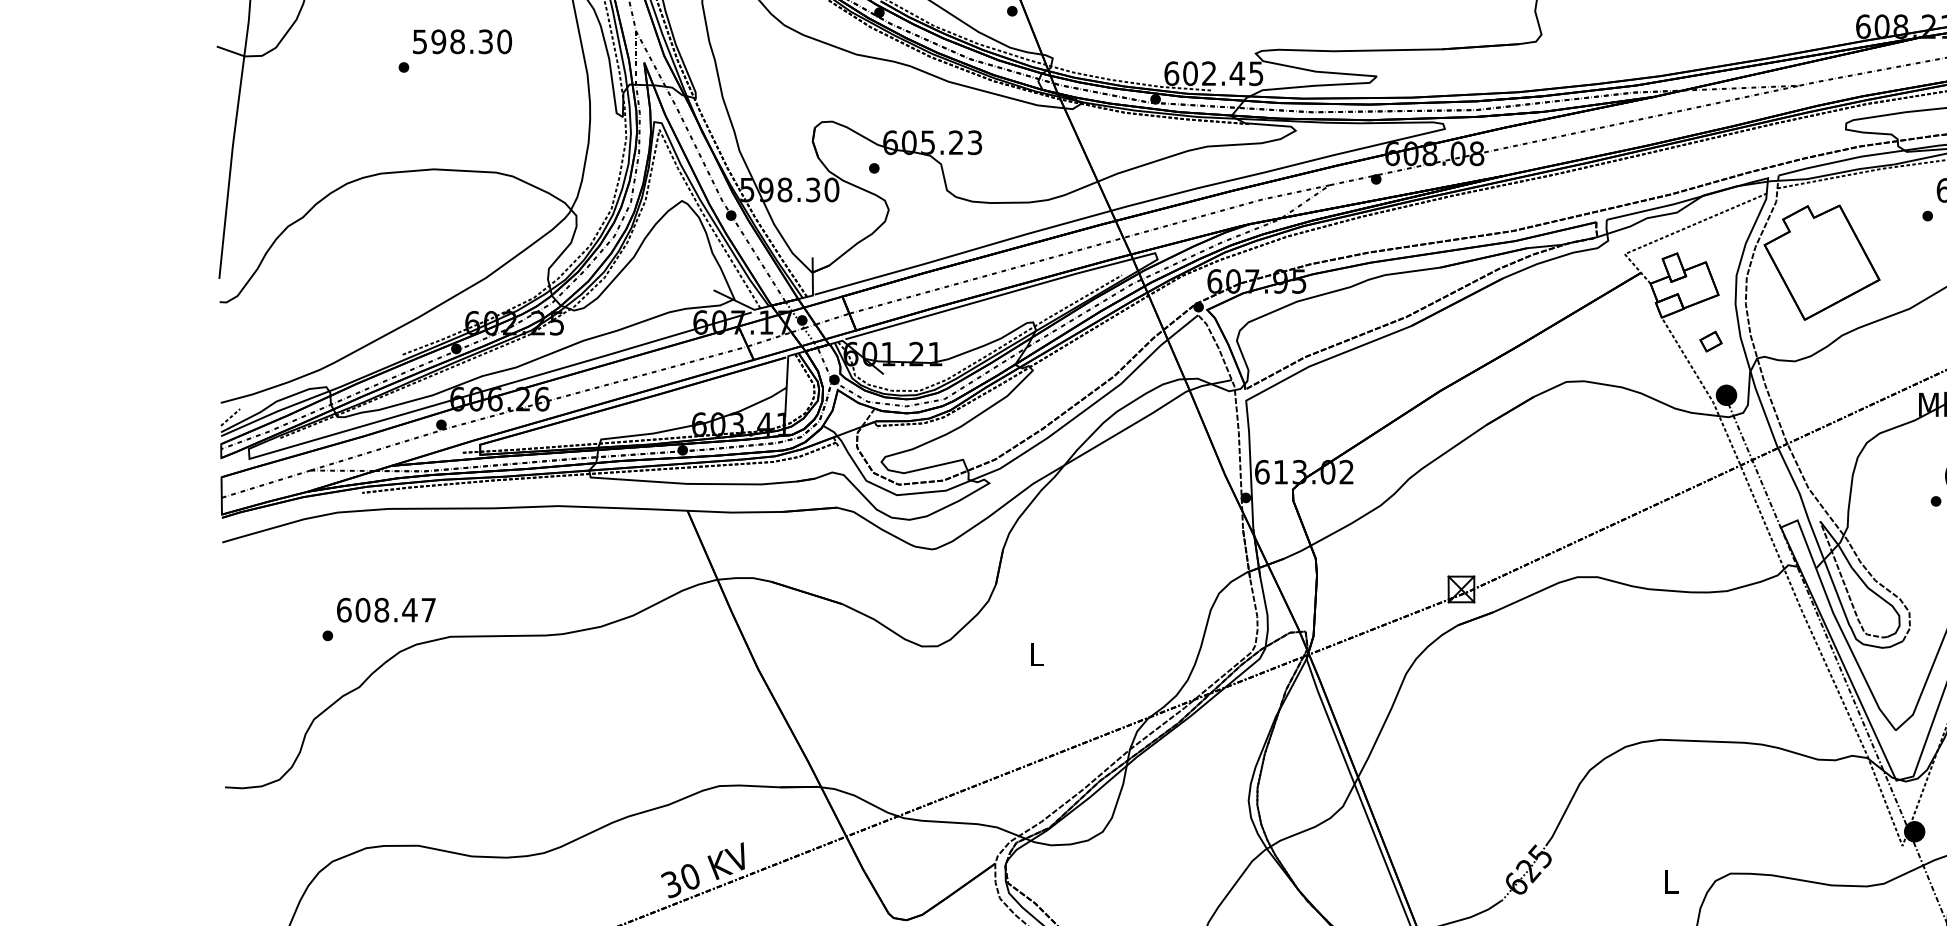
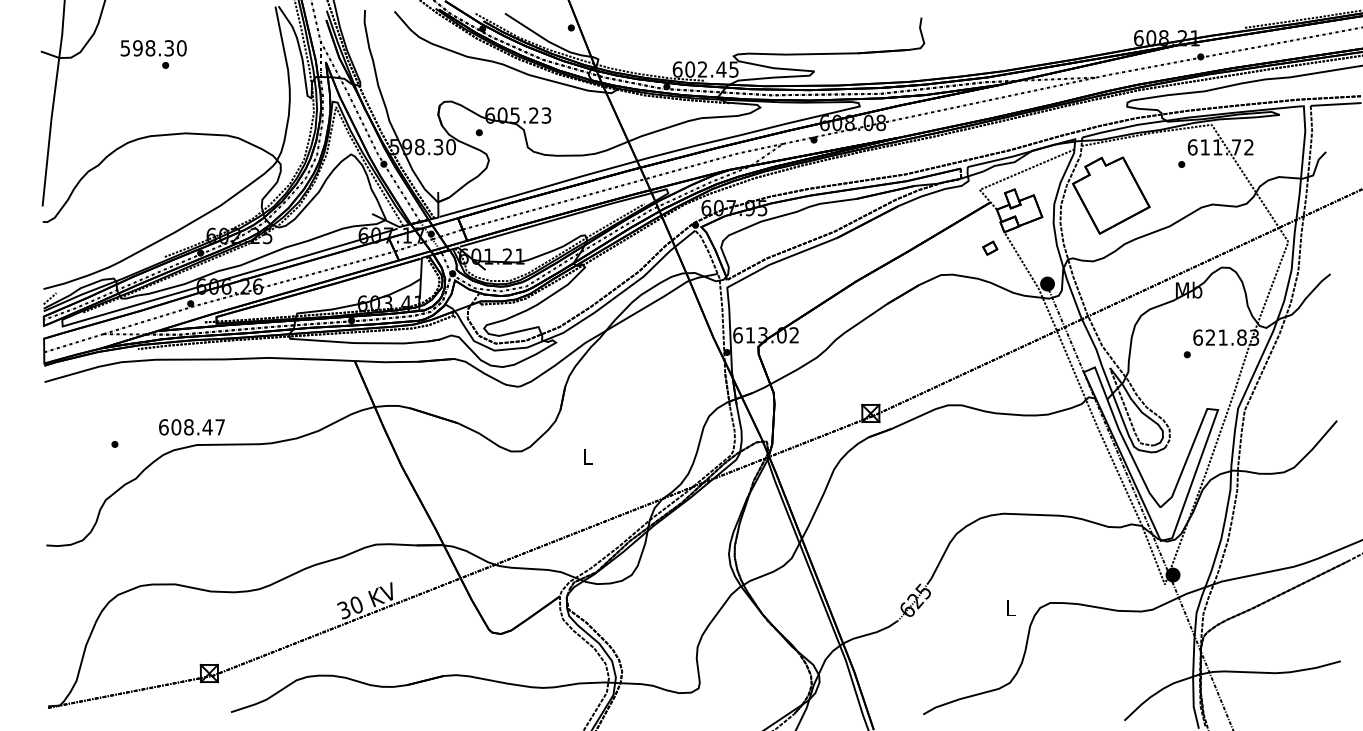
text: (462, 42) -> (153, 48), moved
part: (1711, 340) -> (990, 247), moved
text: (385, 610) -> (191, 427), moved

